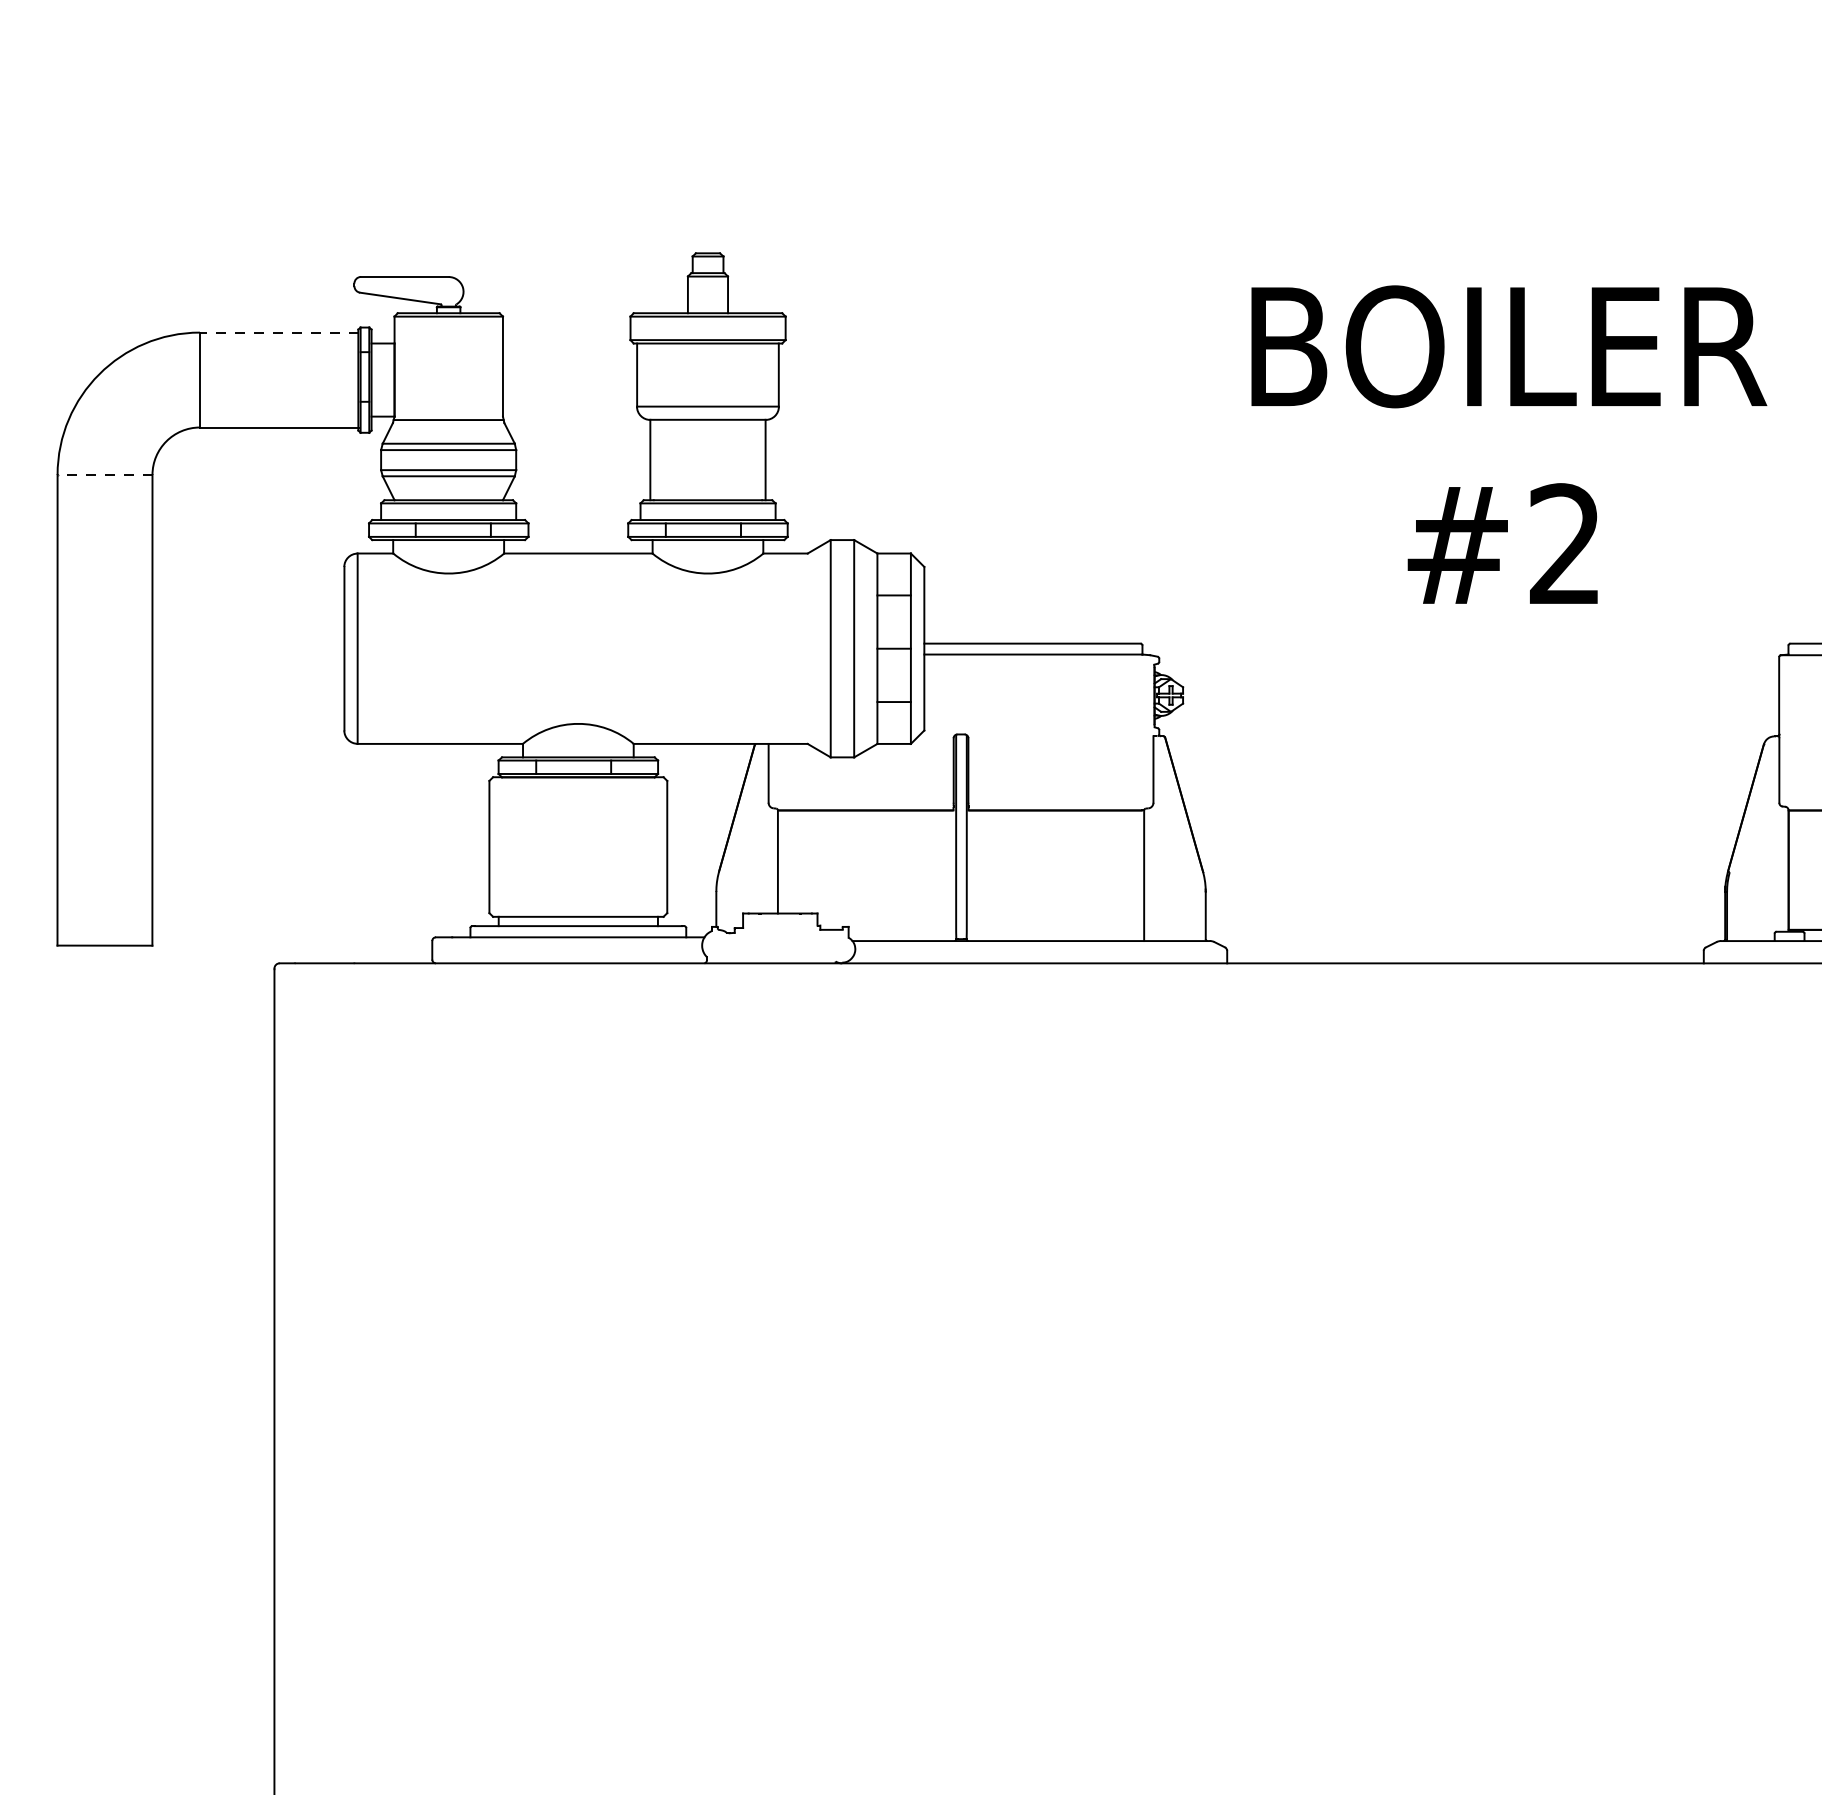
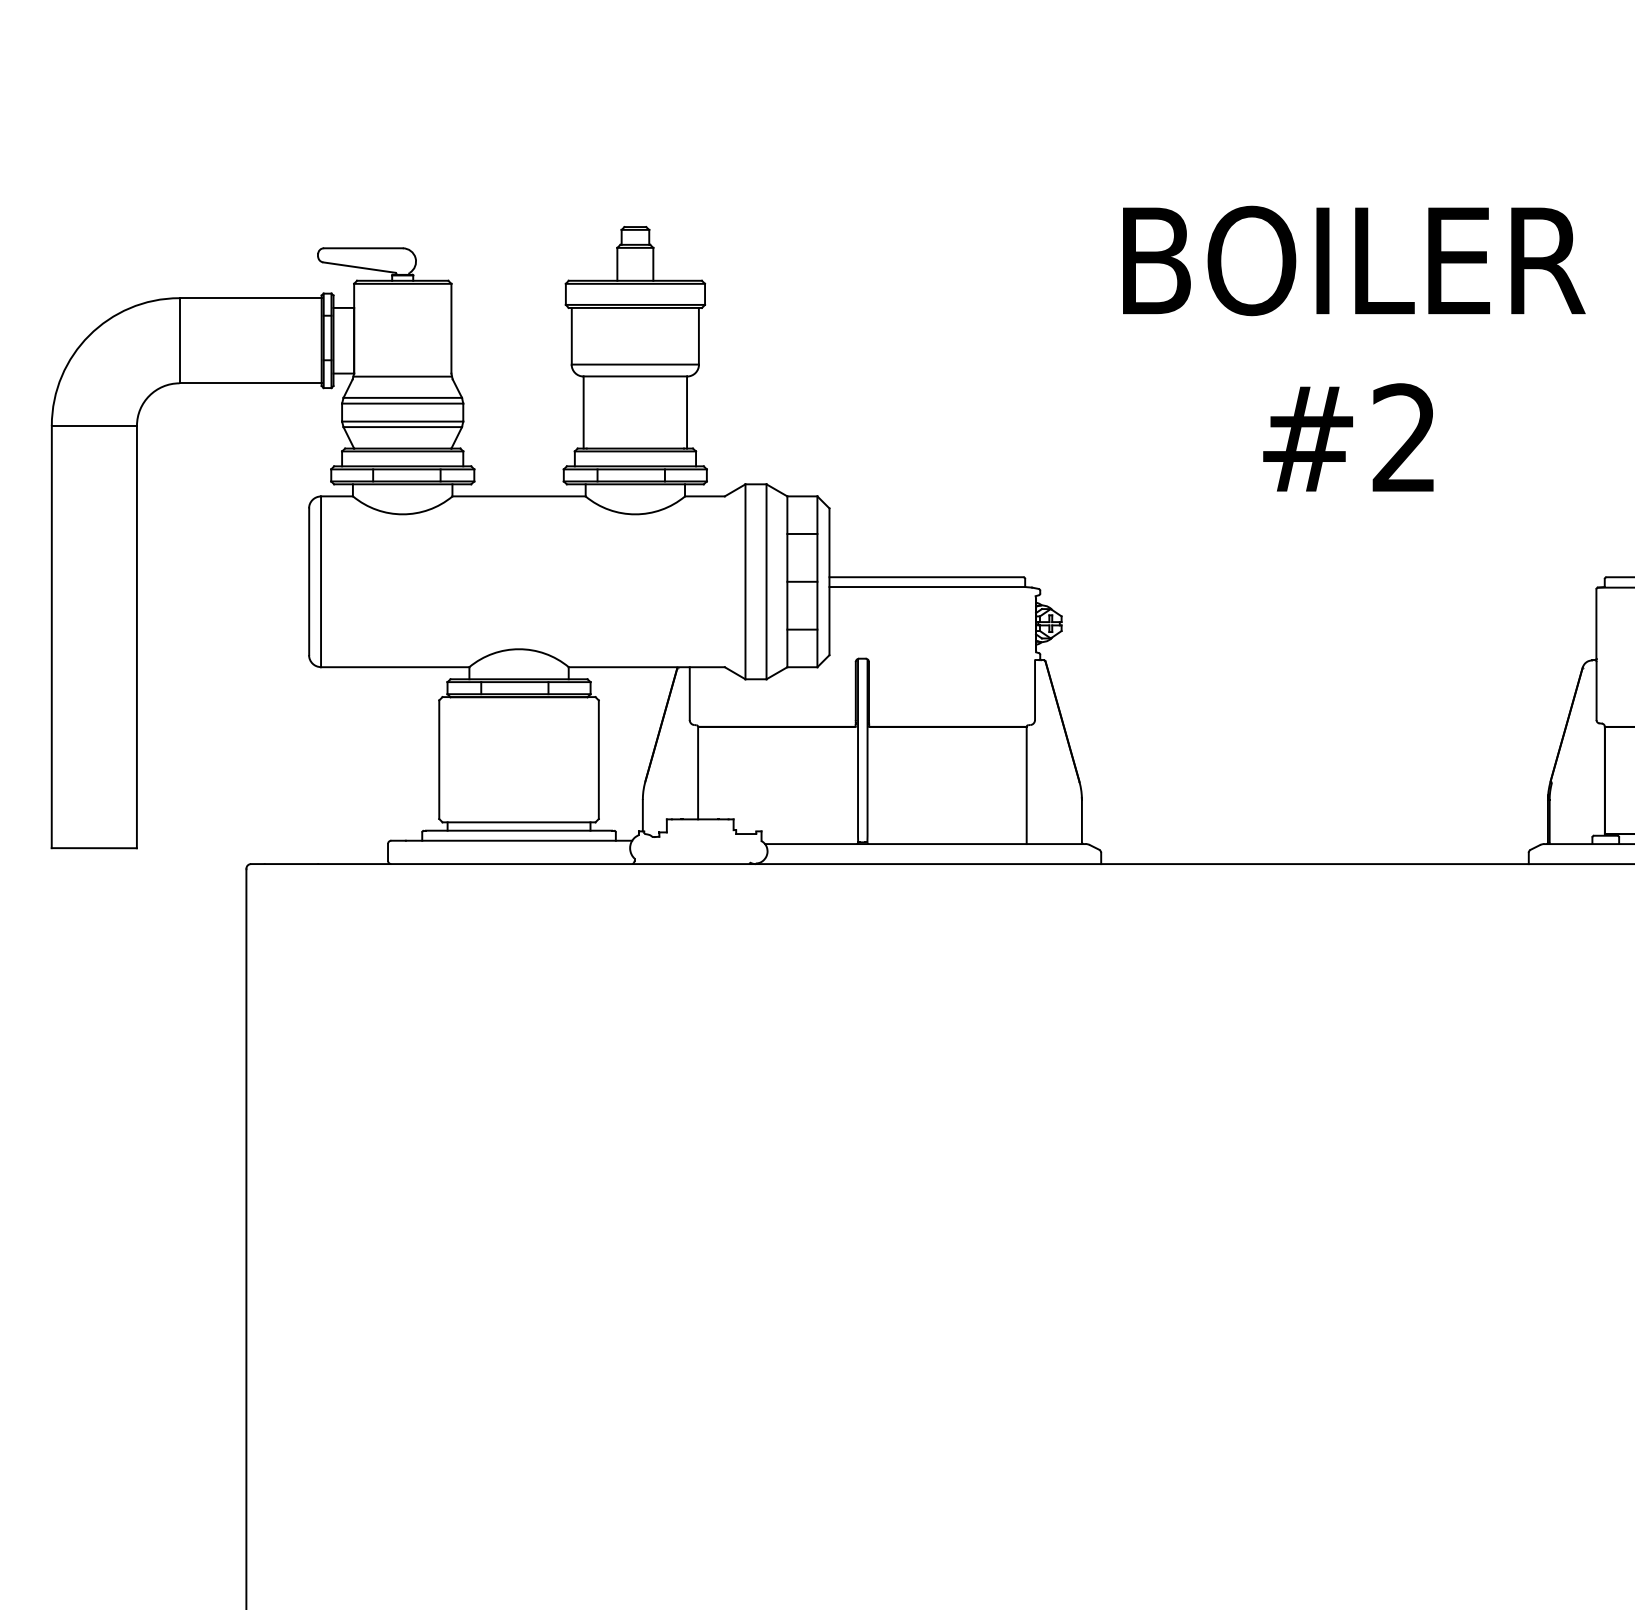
line: (279, 332) -> (250, 298), dashed -> solid
text: (1509, 444) -> (1354, 348), moved
line: (105, 474) -> (94, 425), dashed -> solid

